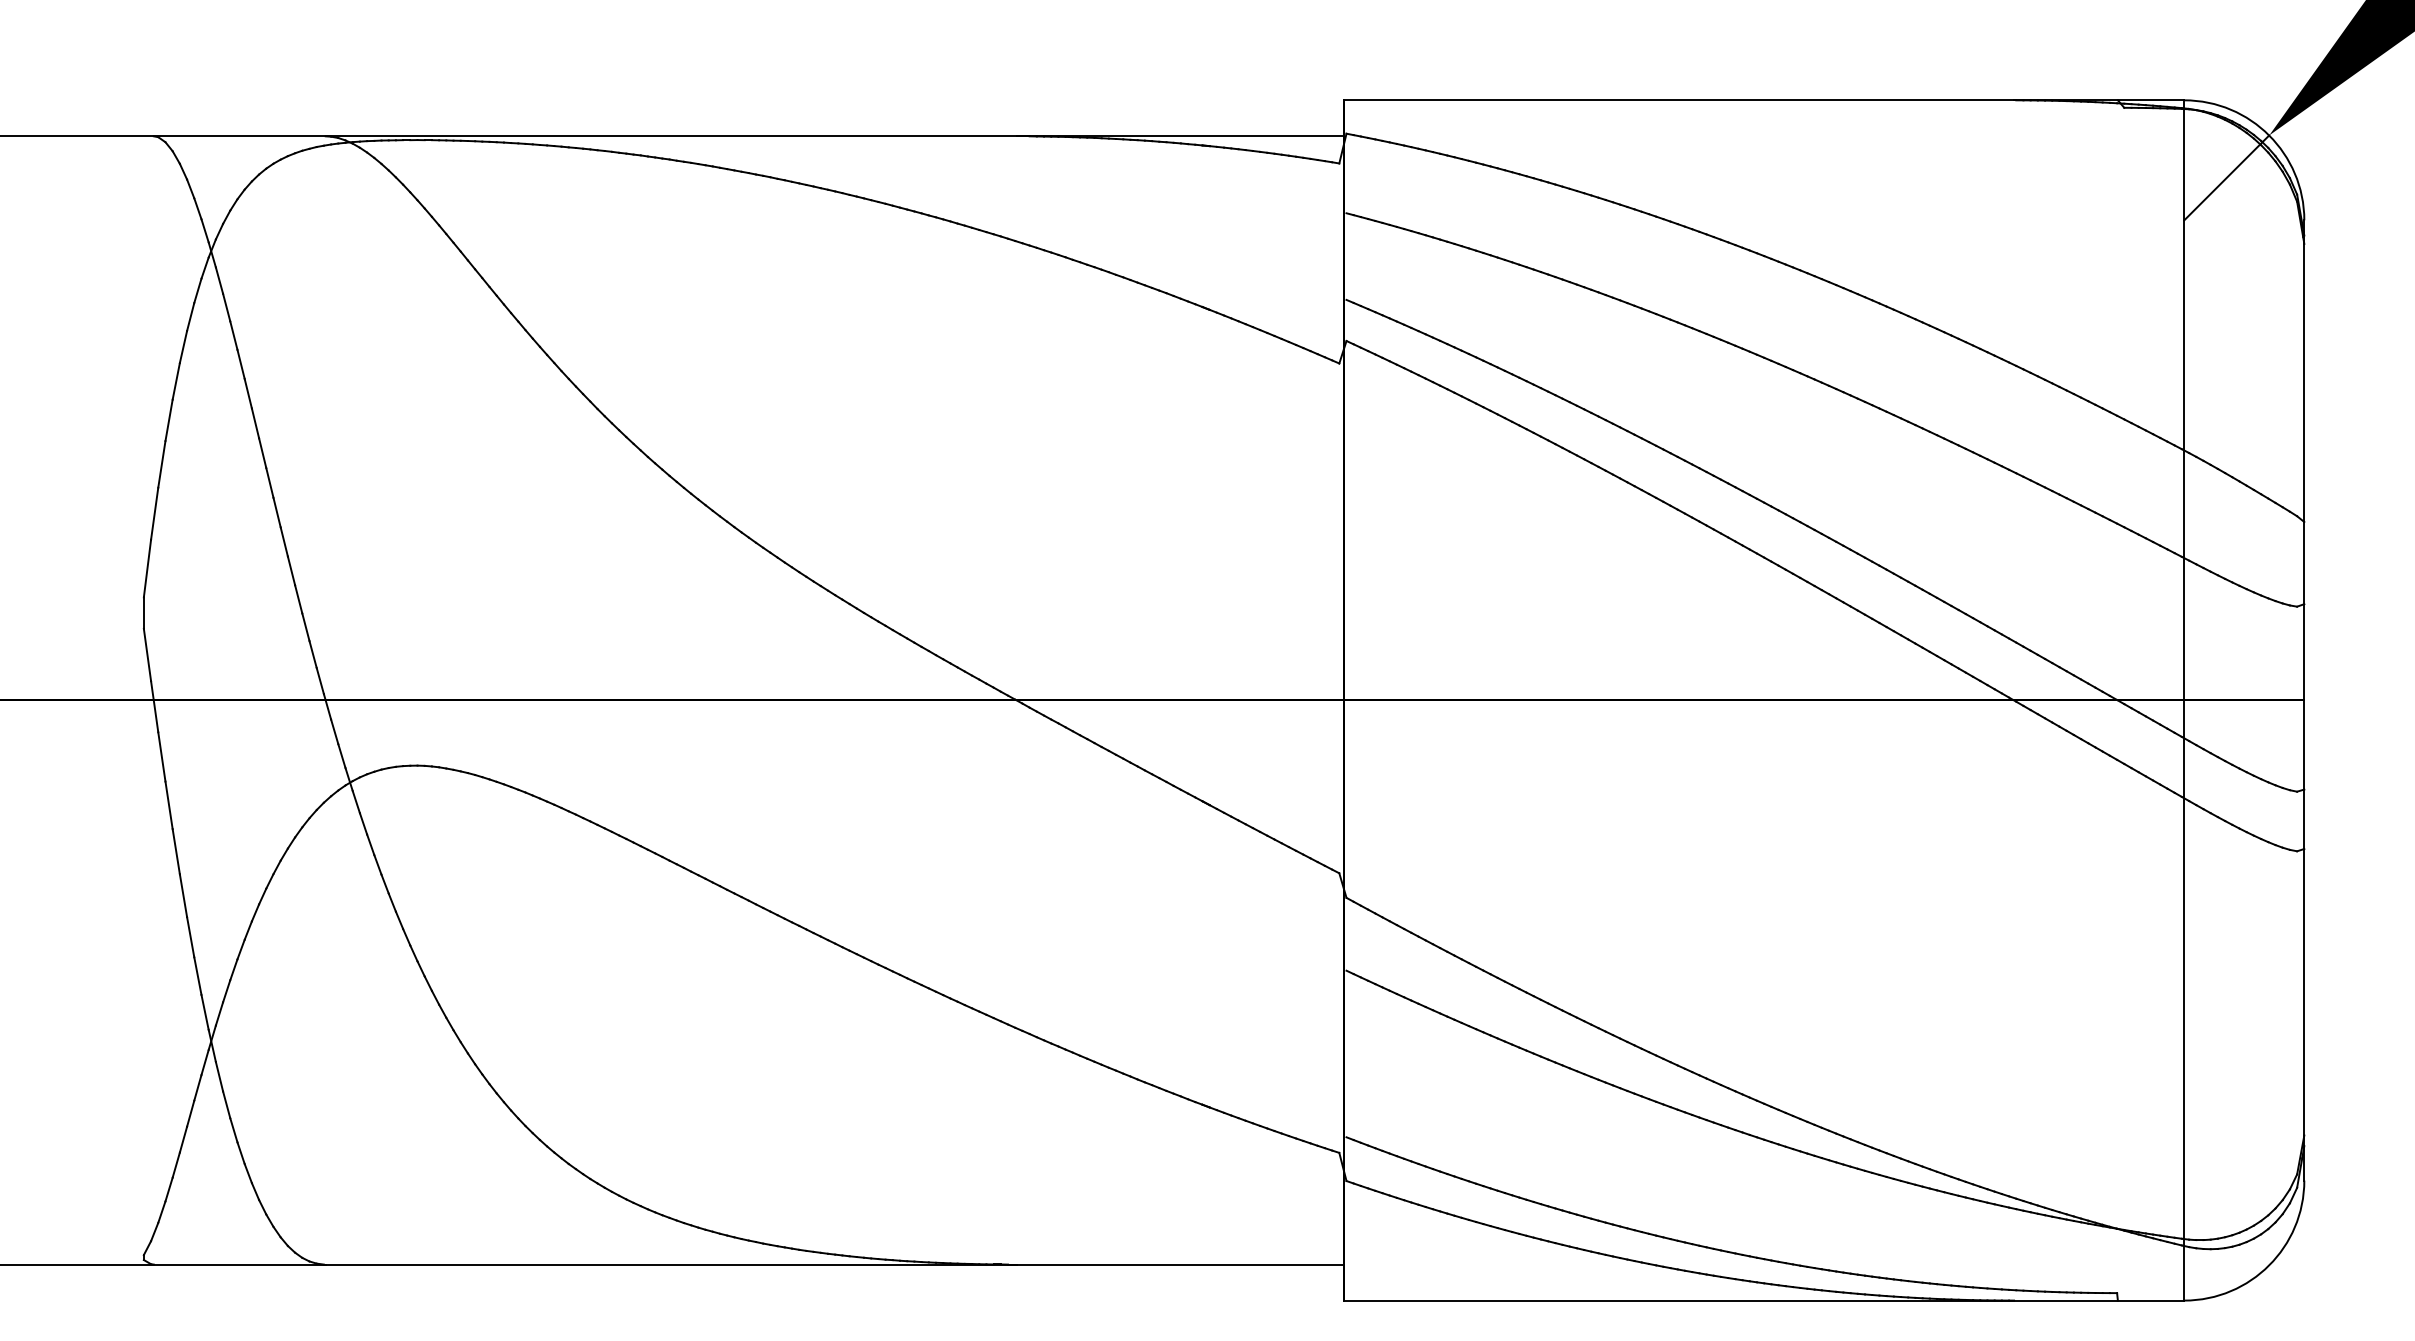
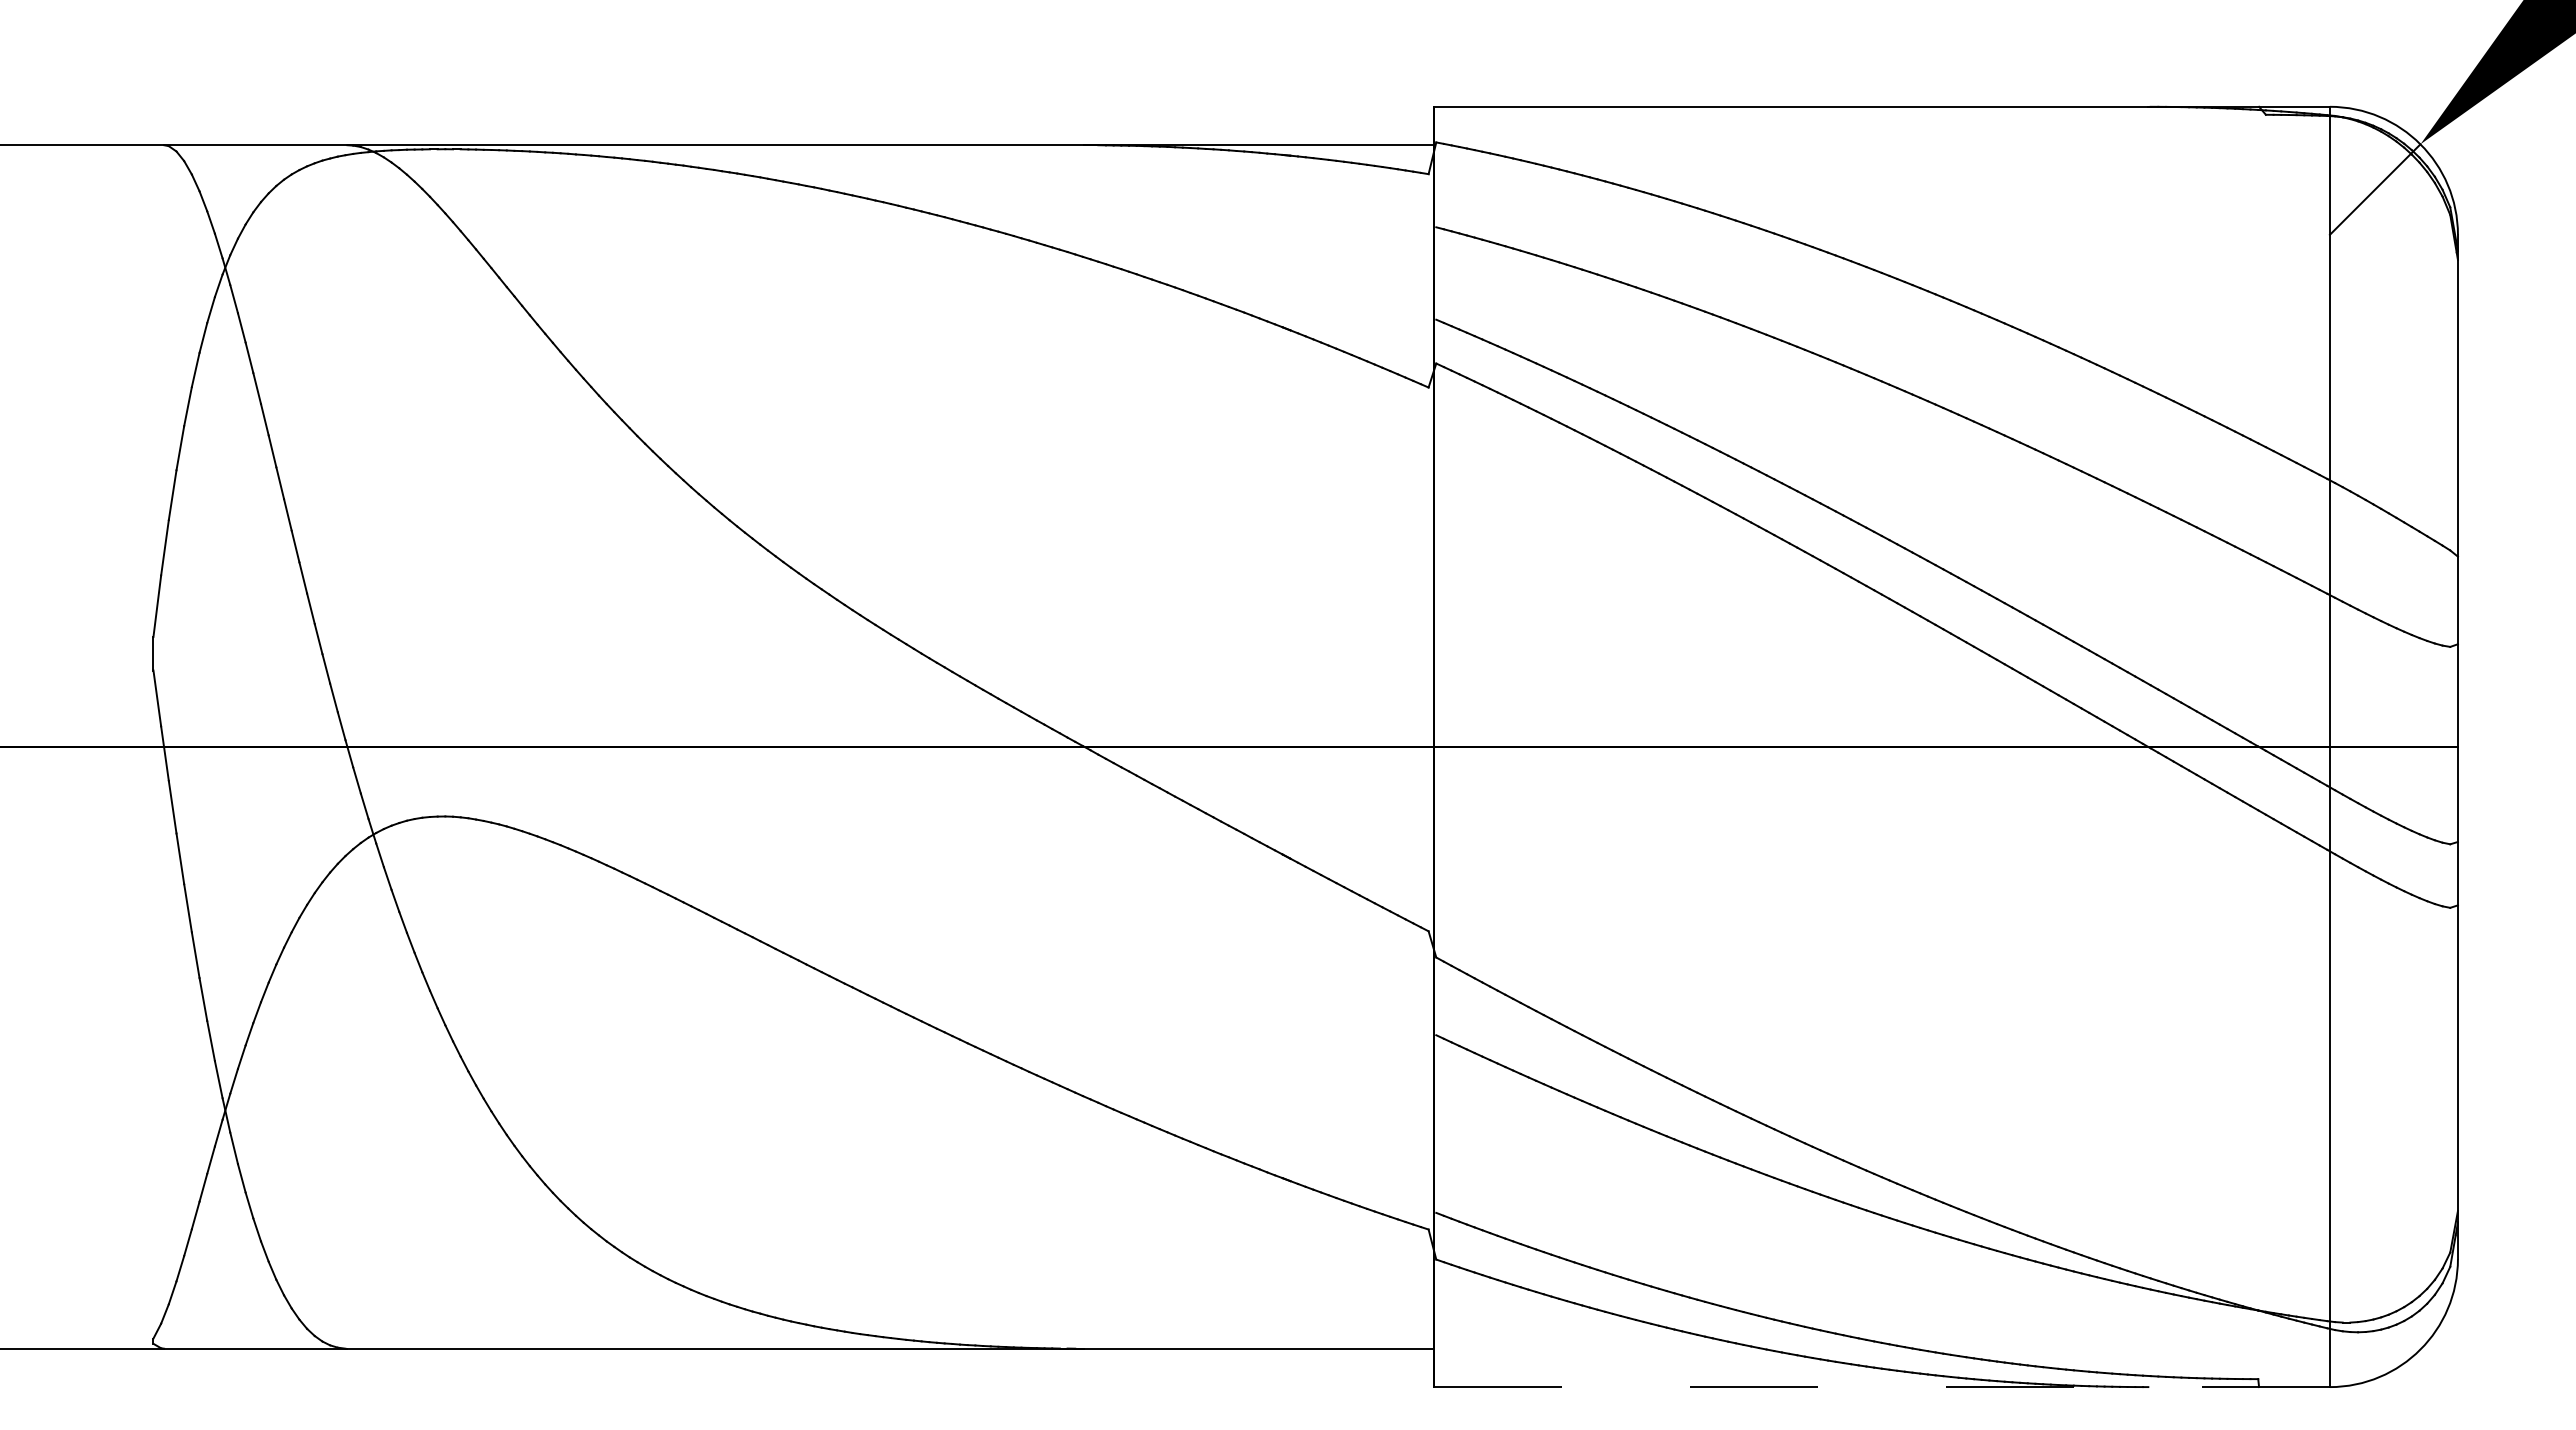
line: (1764, 1300) -> (1882, 1387), solid -> dashed

